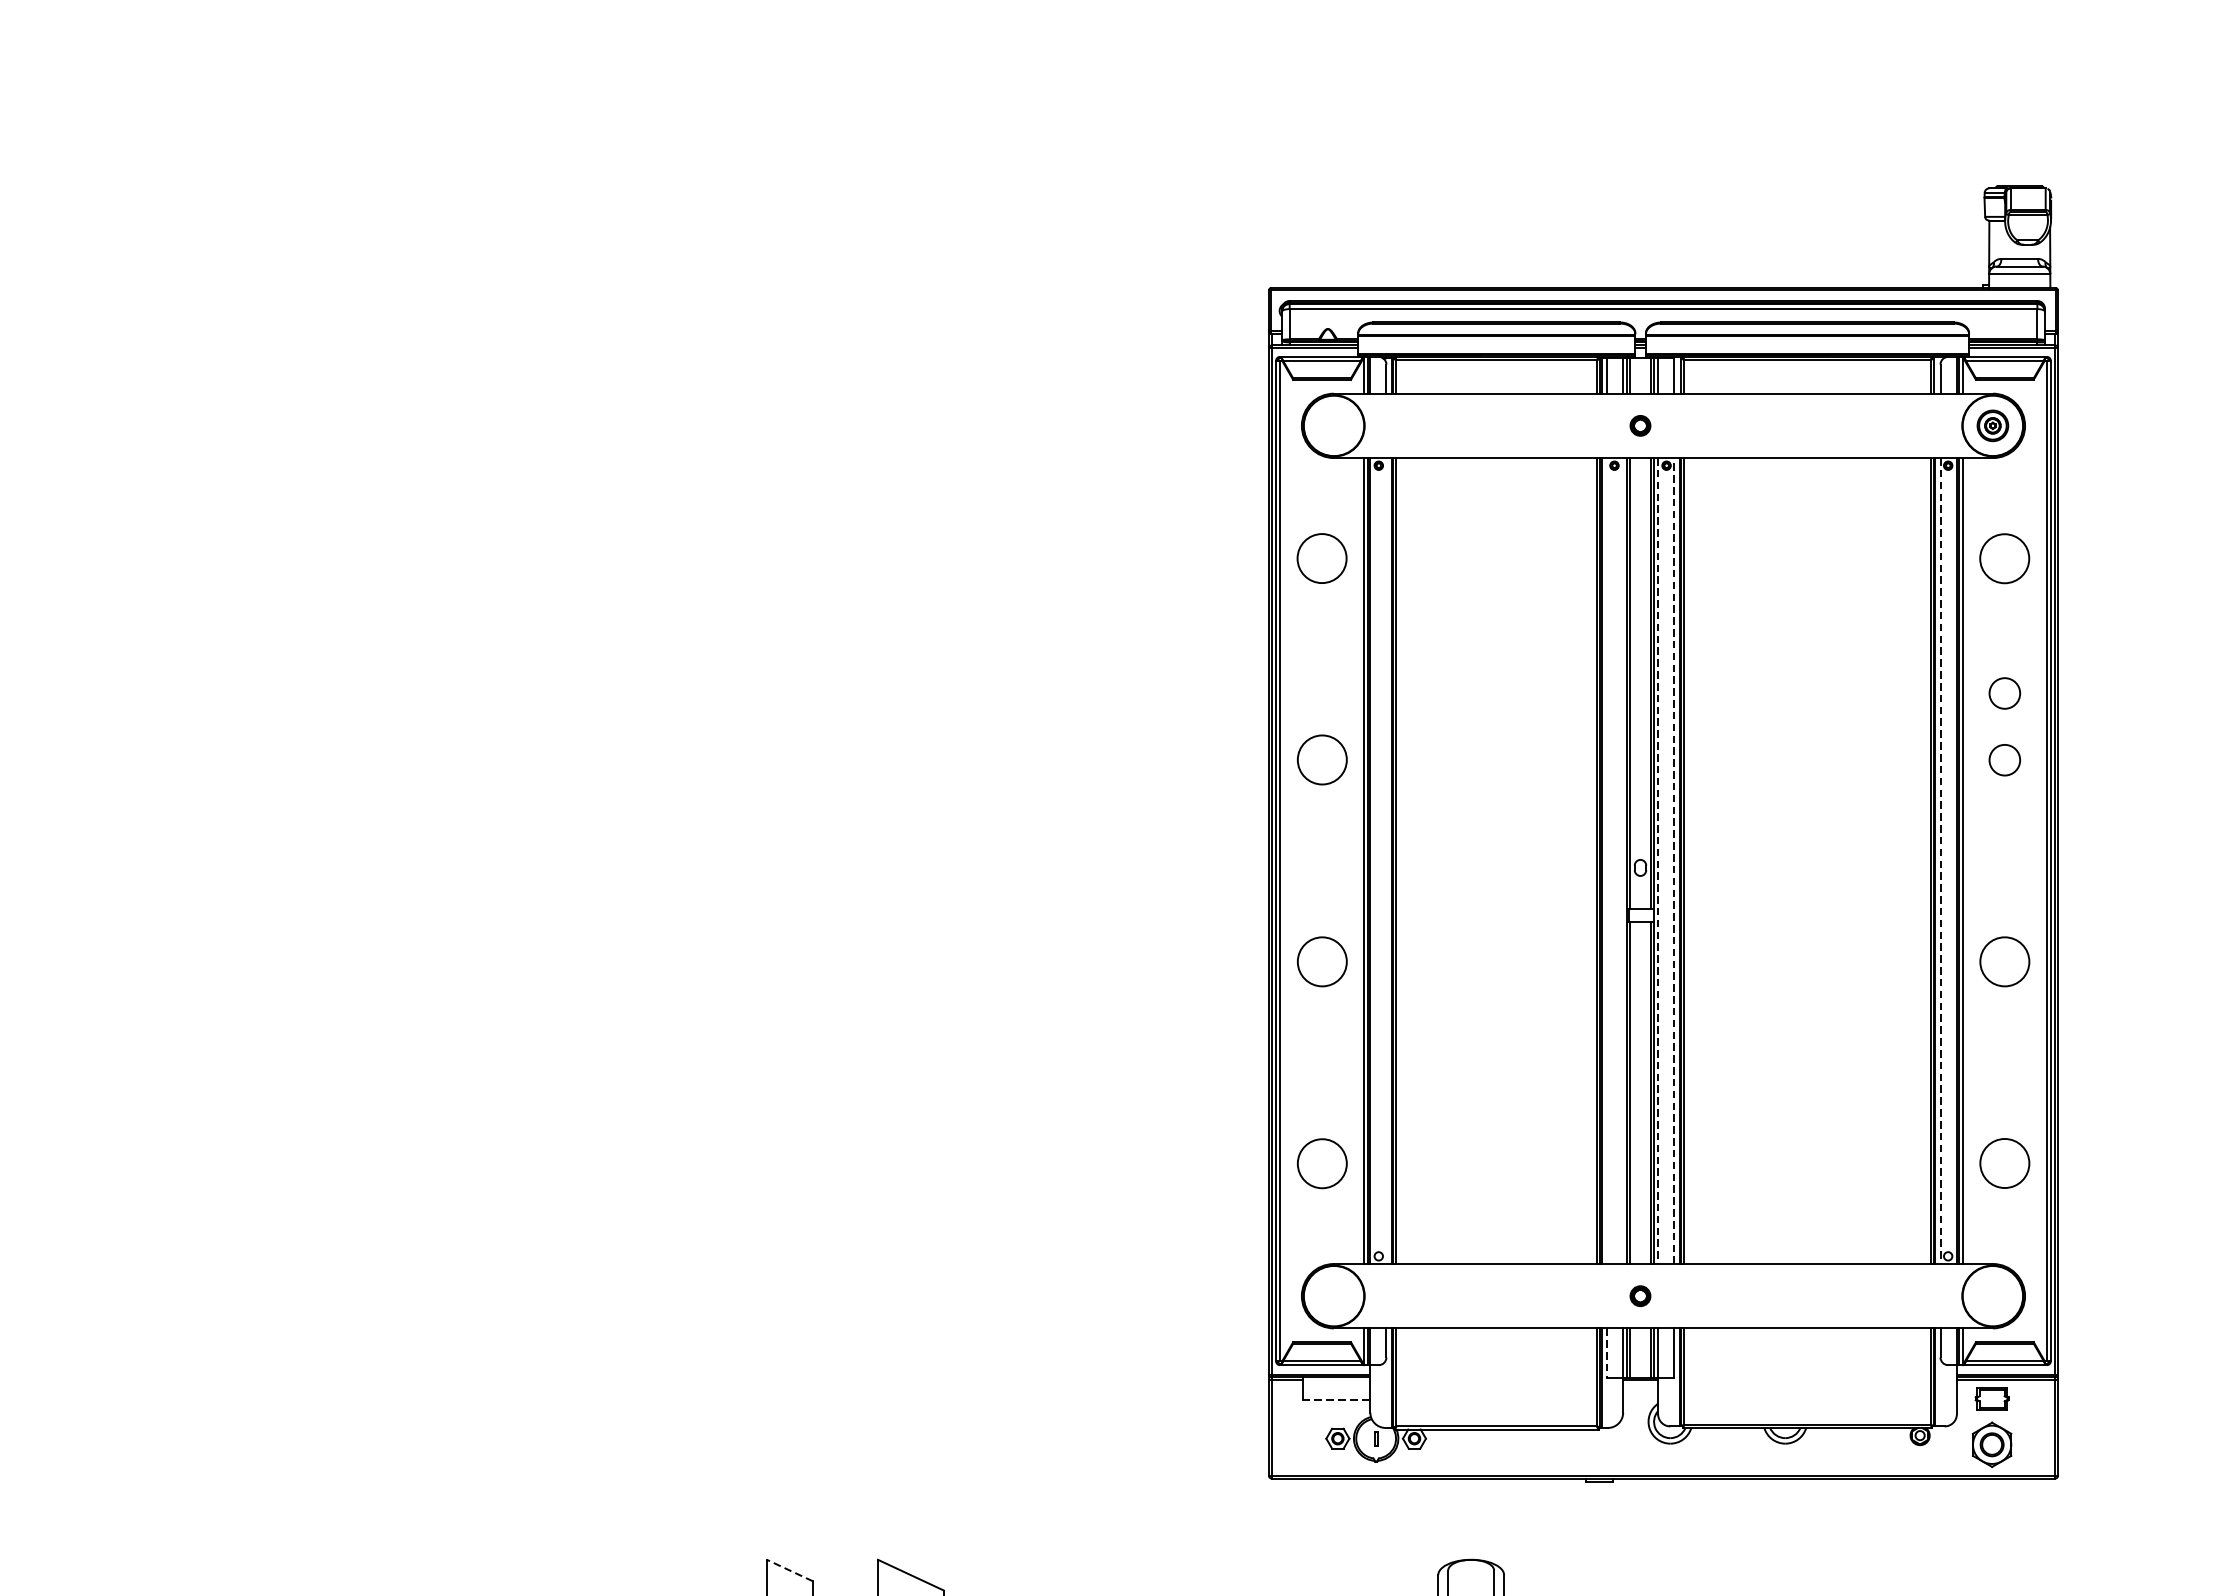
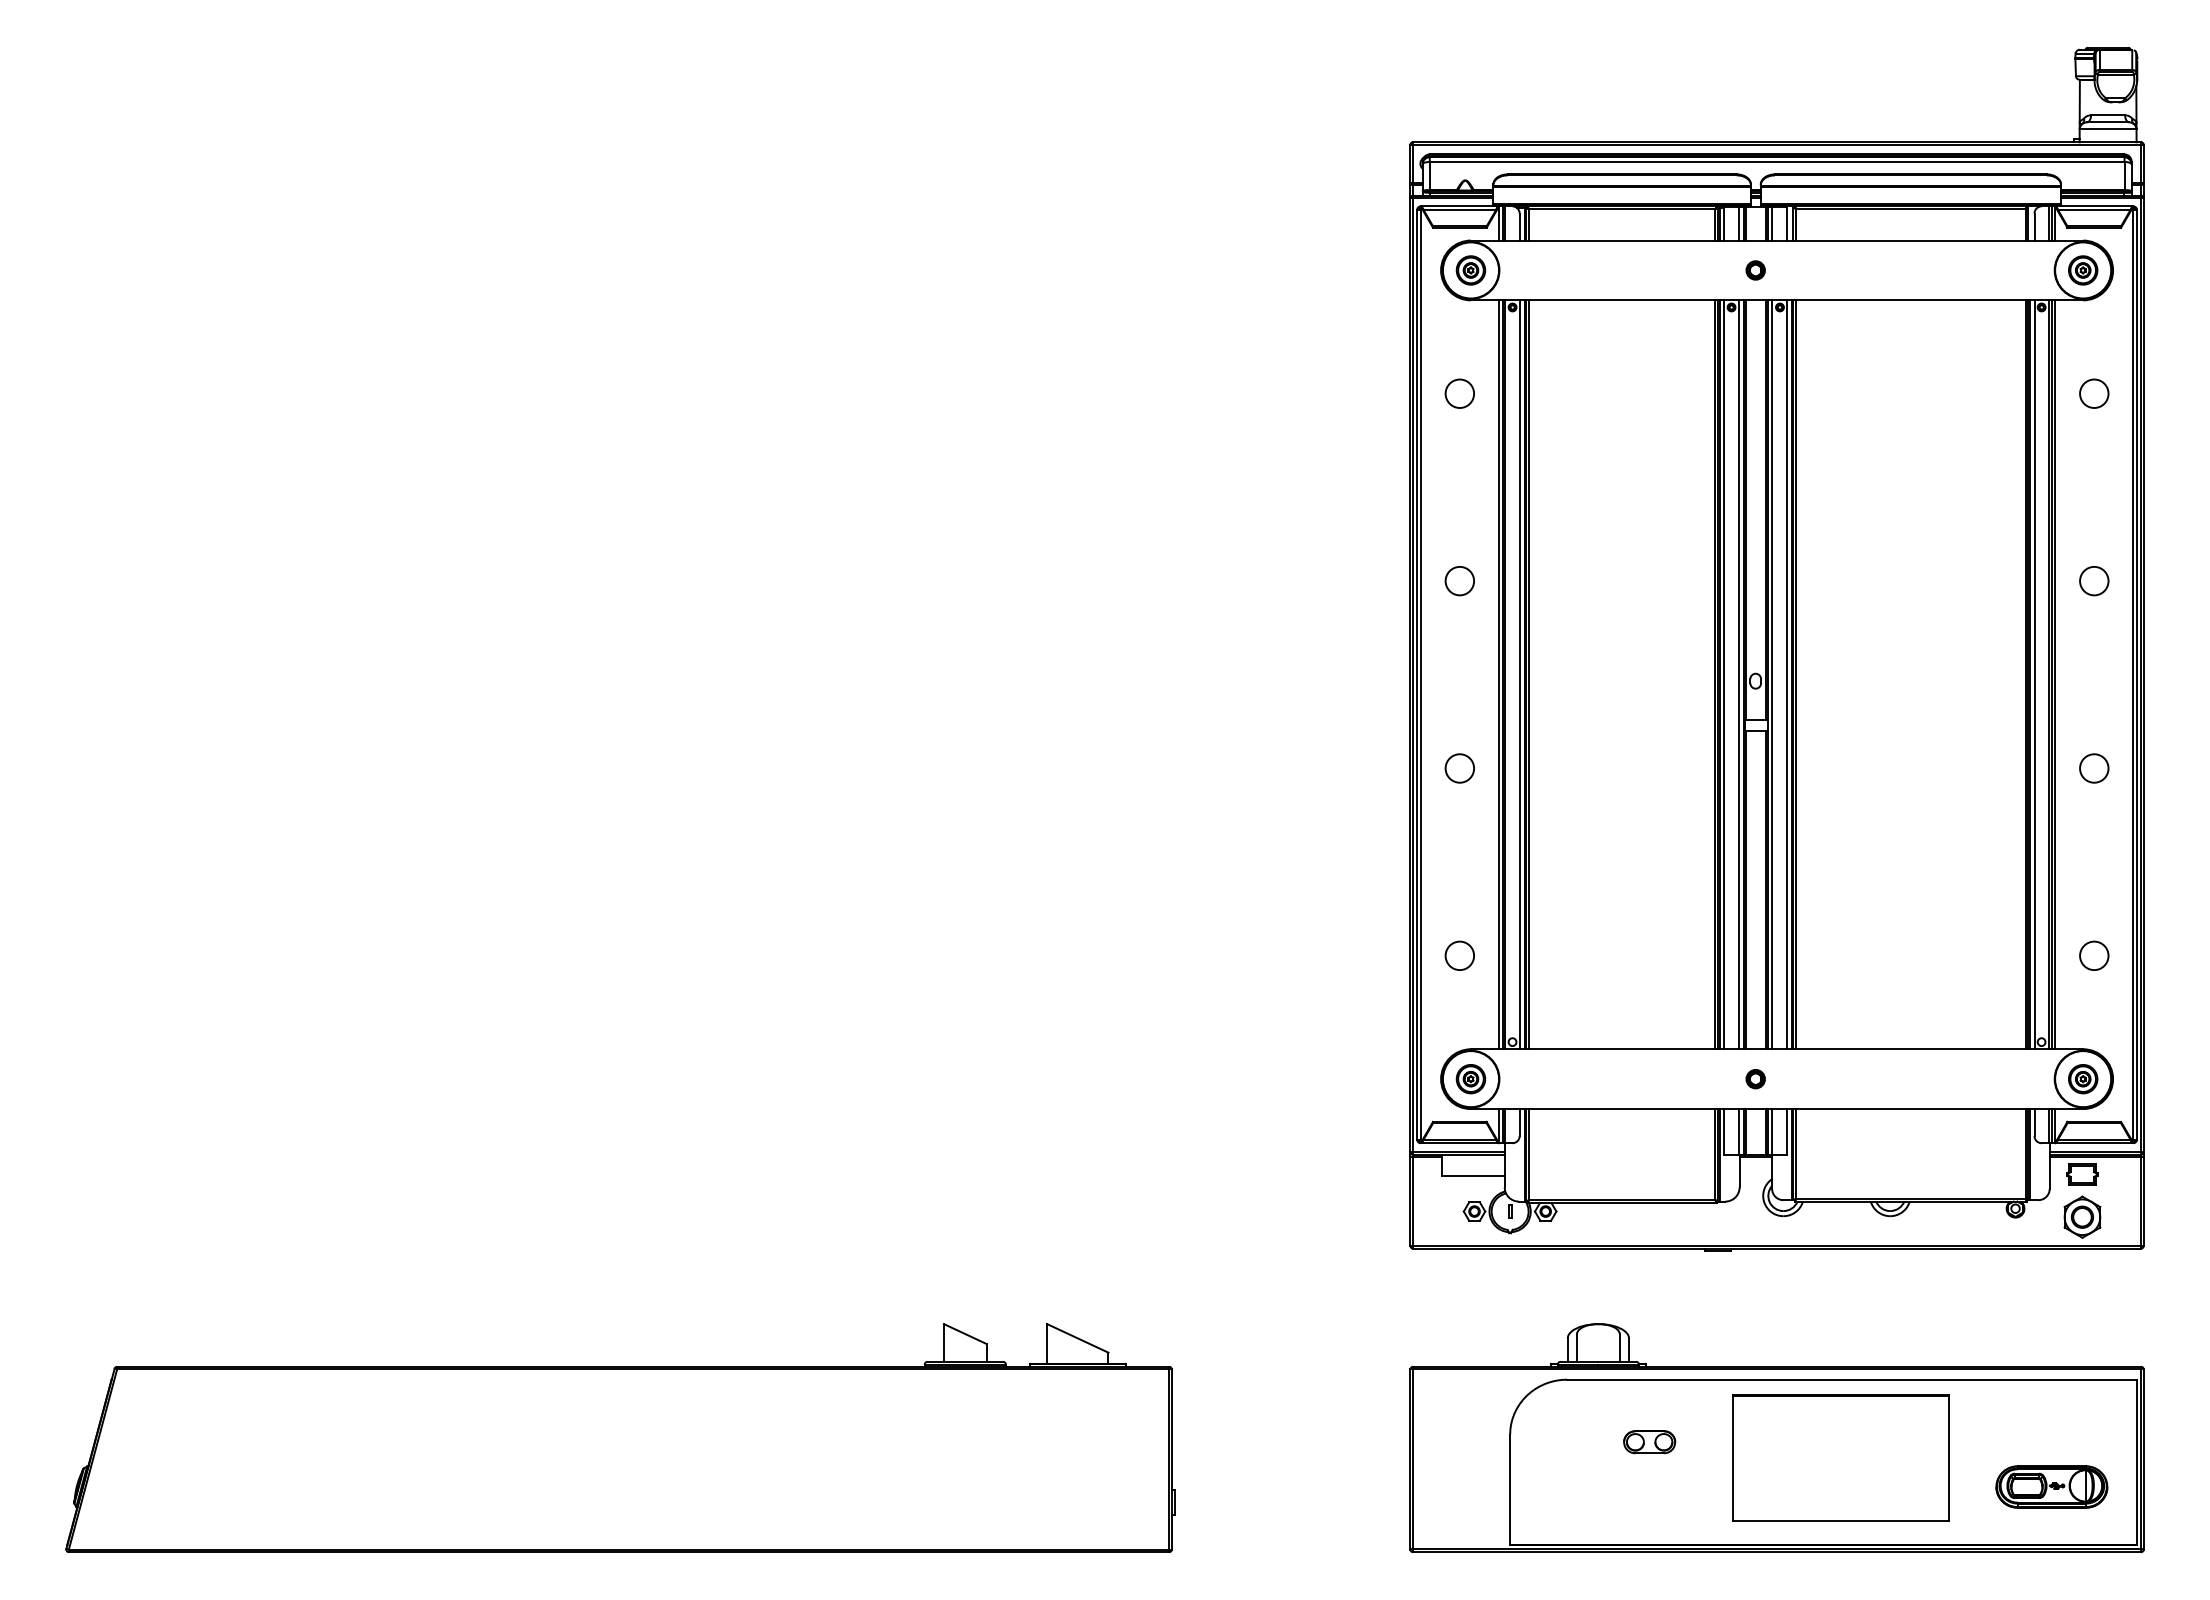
part: (1333, 425) -> (1470, 270), added
circle: (1321, 558) -> (1459, 393), size x0.62
circle: (2005, 558) -> (2094, 393), size x0.62
circle: (2005, 693) -> (2094, 519), removed
circle: (1321, 760) -> (1459, 581), size x0.62
line: (1386, 860) -> (1519, 674), added
line: (1606, 860) -> (1724, 674), added
line: (1623, 860) -> (1739, 674), added
line: (1674, 860) -> (1787, 674), dashed -> solid
line: (1658, 861) -> (1772, 675), dashed -> solid
line: (1940, 861) -> (2034, 675), dashed -> solid
circle: (1321, 961) -> (1459, 768), size x0.62
circle: (2005, 961) -> (2094, 768), size x0.62
circle: (1321, 1163) -> (1459, 955), size x0.62
circle: (2005, 1163) -> (2094, 955), size x0.62
part: (1333, 1296) -> (1470, 1079), added
part: (1993, 1296) -> (2083, 1079), added
line: (1606, 1353) -> (1724, 1132), dashed -> solid
line: (1336, 1399) -> (1473, 1175), dashed -> solid
line: (790, 1570) -> (965, 1334), dashed -> solid

